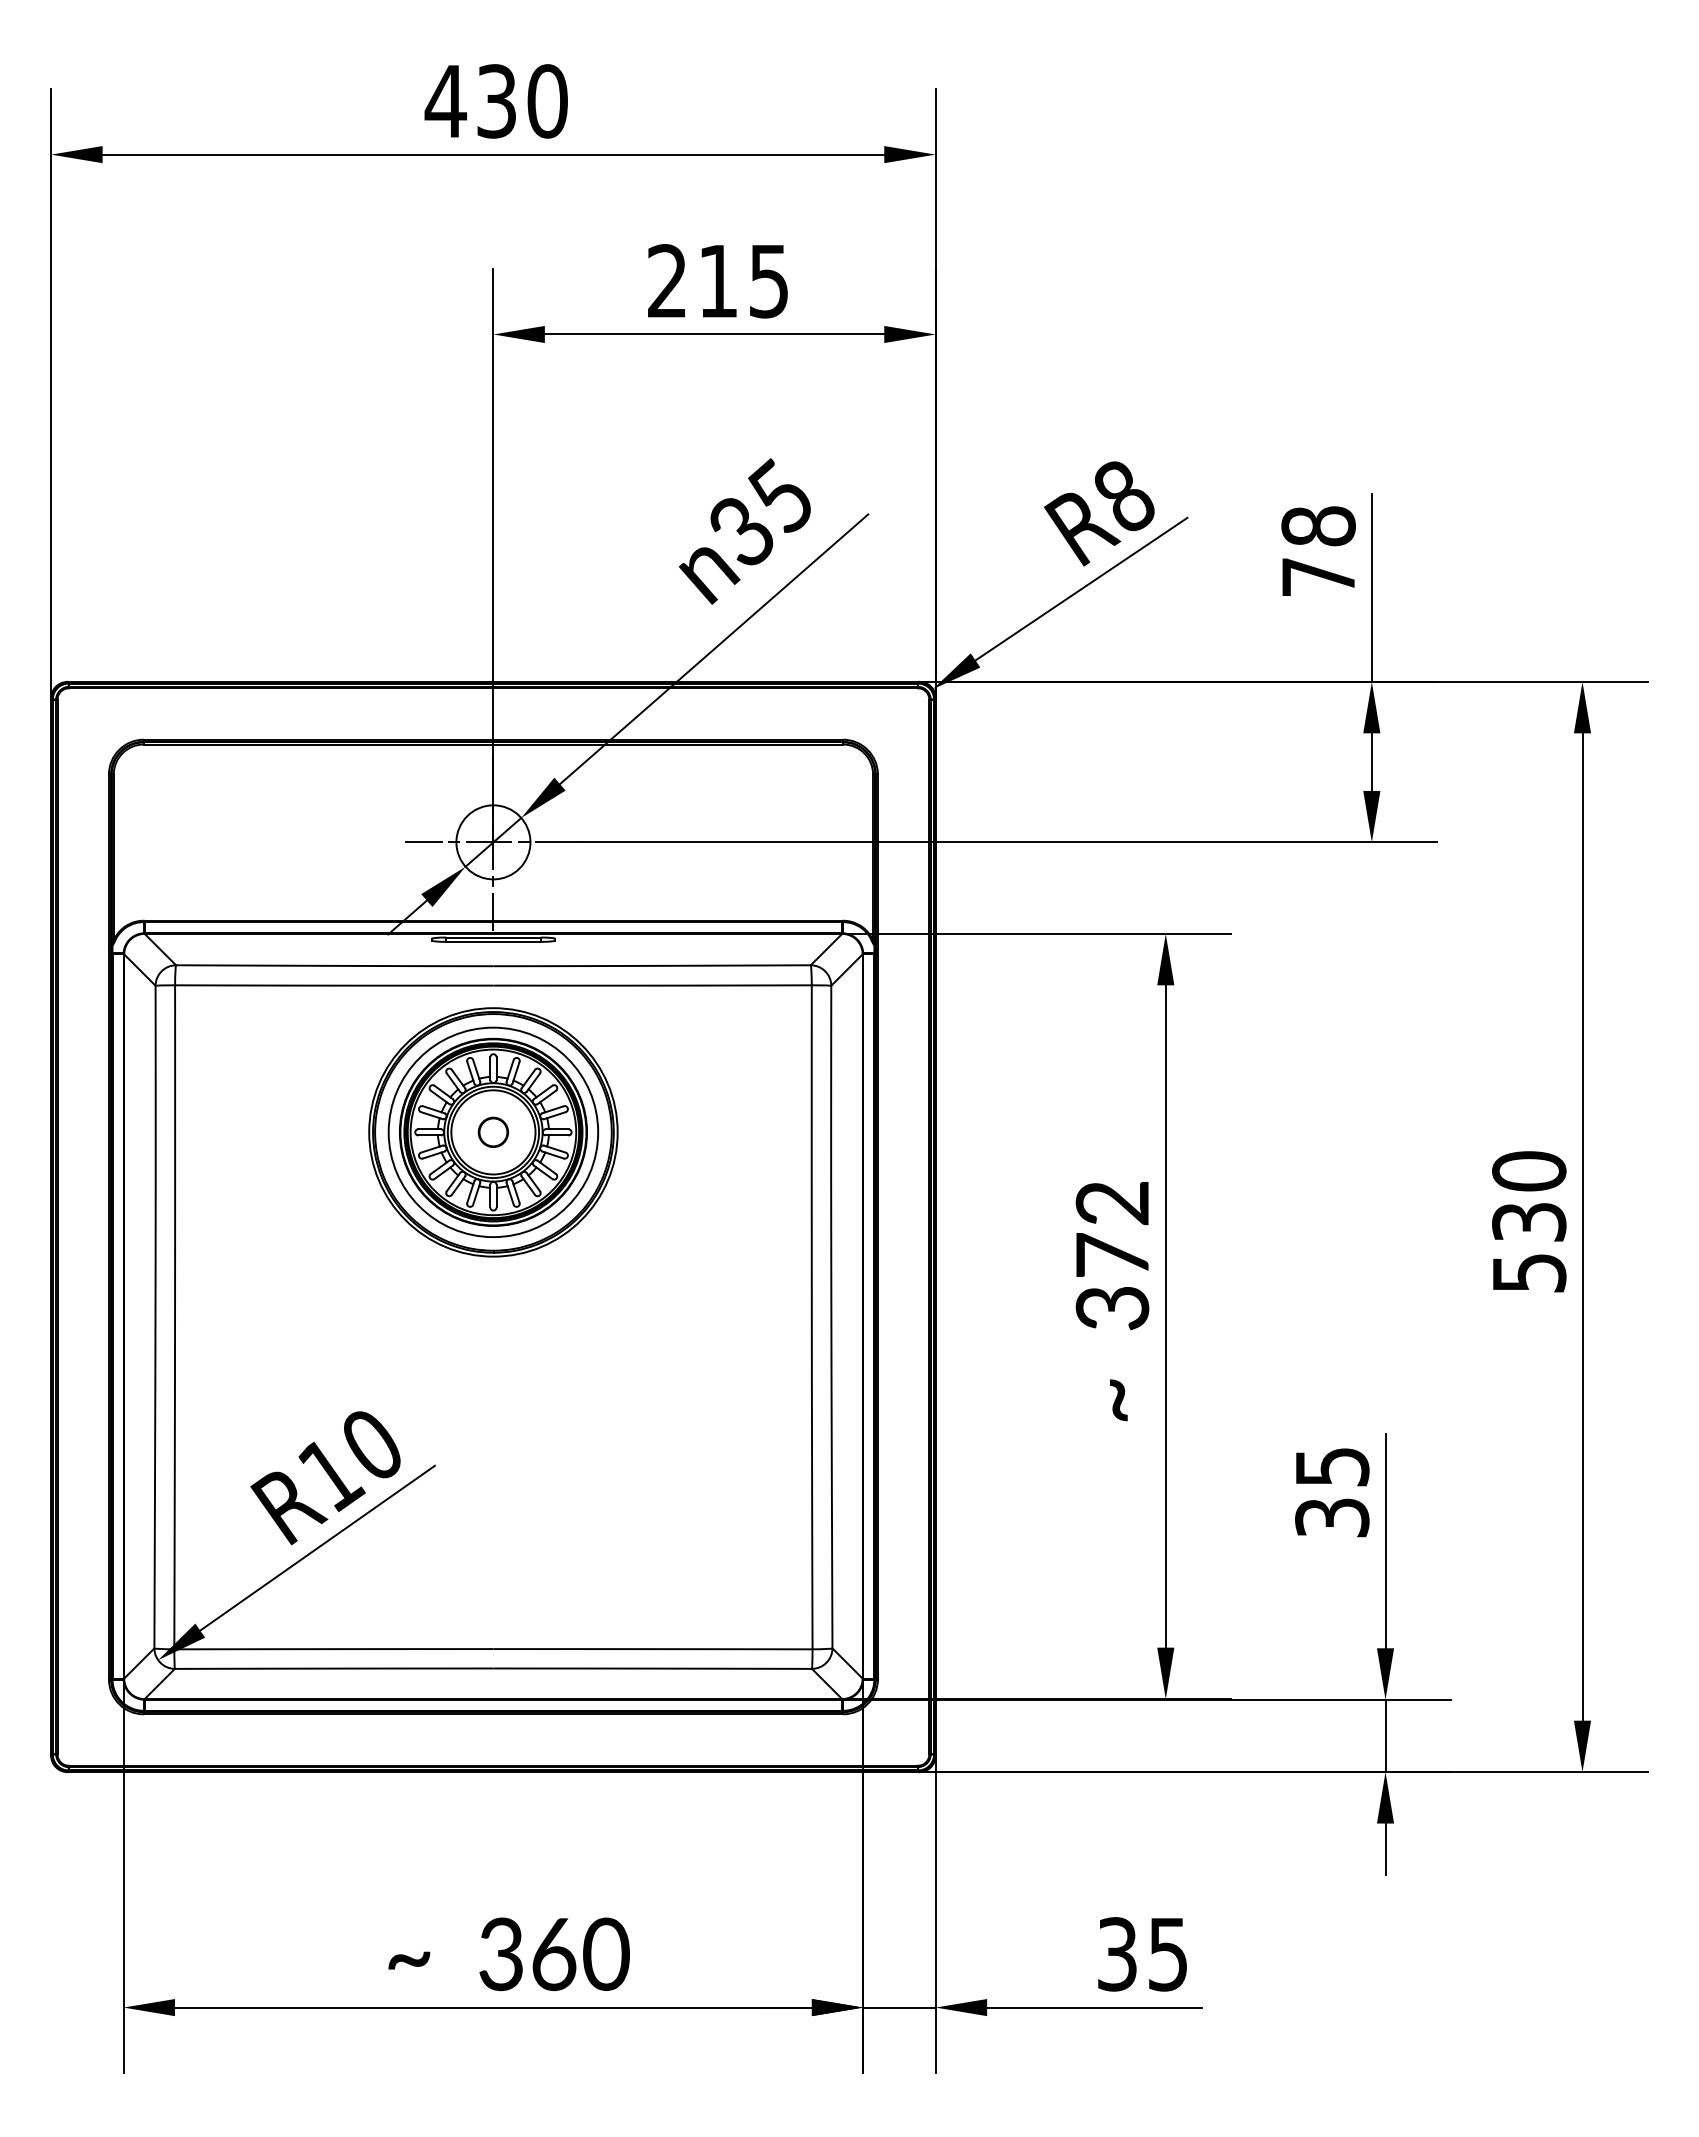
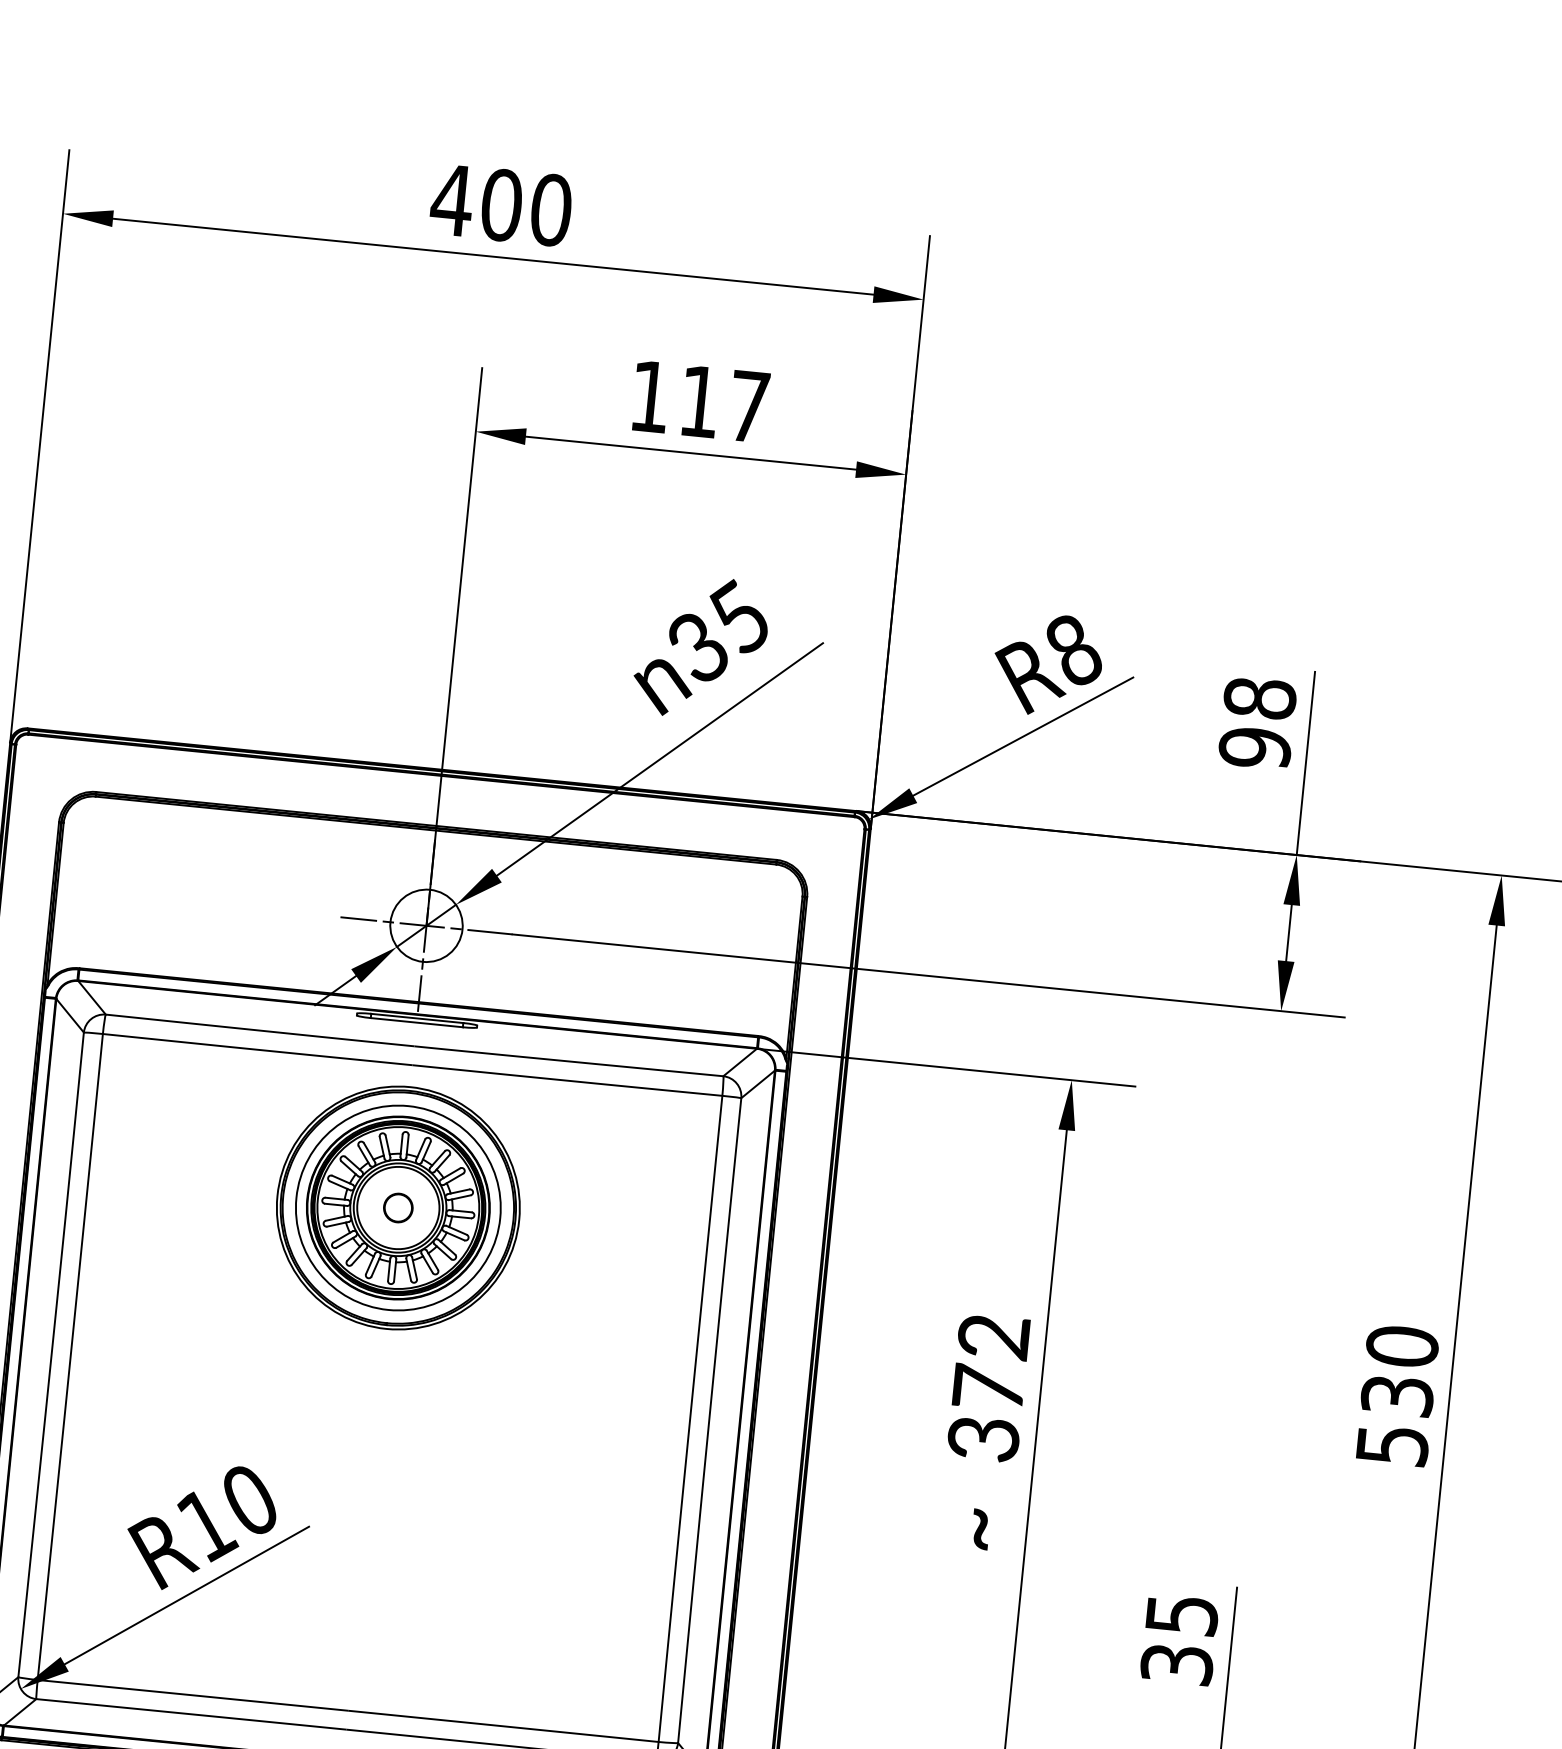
text: (496, 101) -> (501, 205), 430 -> 400
text: (717, 281) -> (698, 401), 215 -> 117
text: (1318, 577) -> (1254, 748), 78 -> 98

